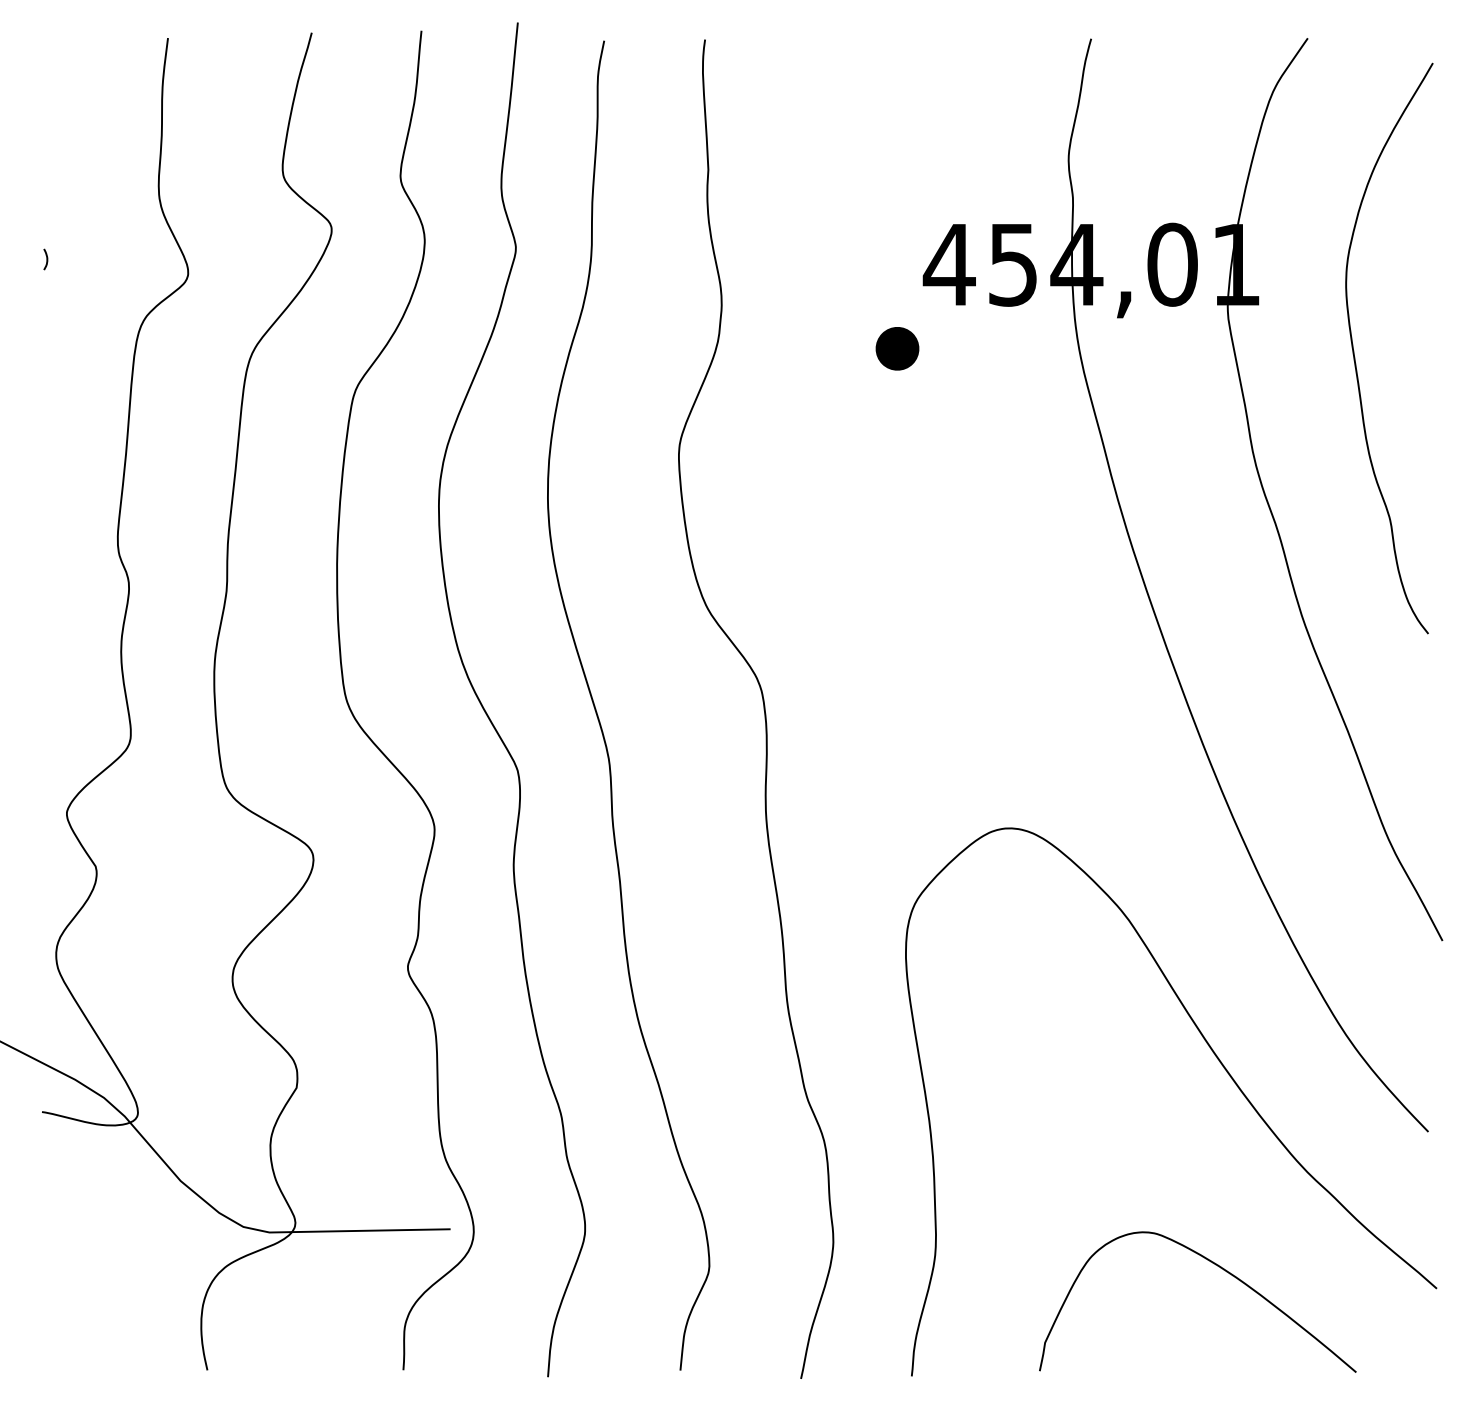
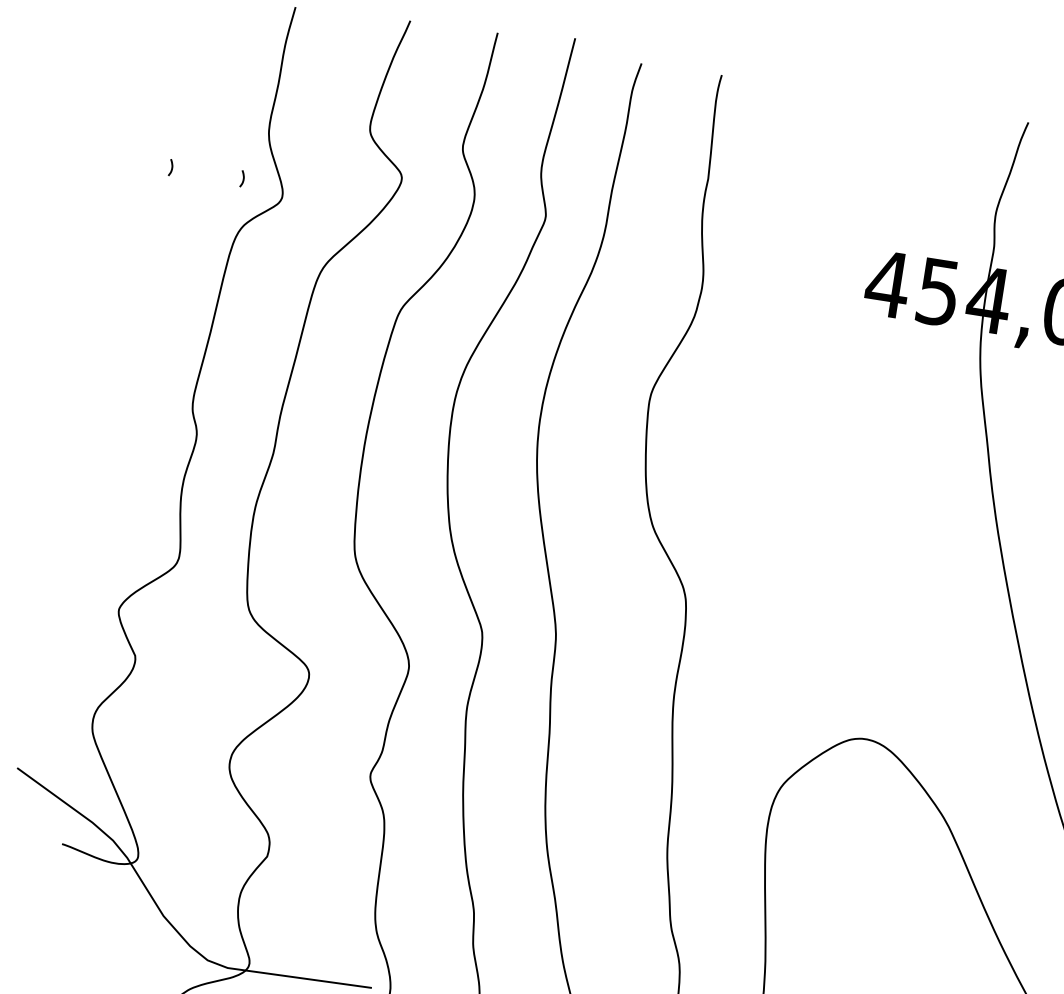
curve: (136, 259) -> (243, 178), added
part: (897, 348) -> (836, 344), removed

